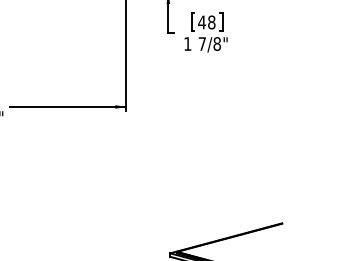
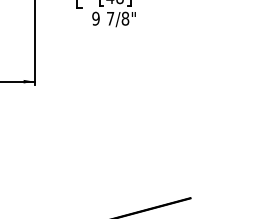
text: (187, 43) -> (95, 18), 1 -> 9

